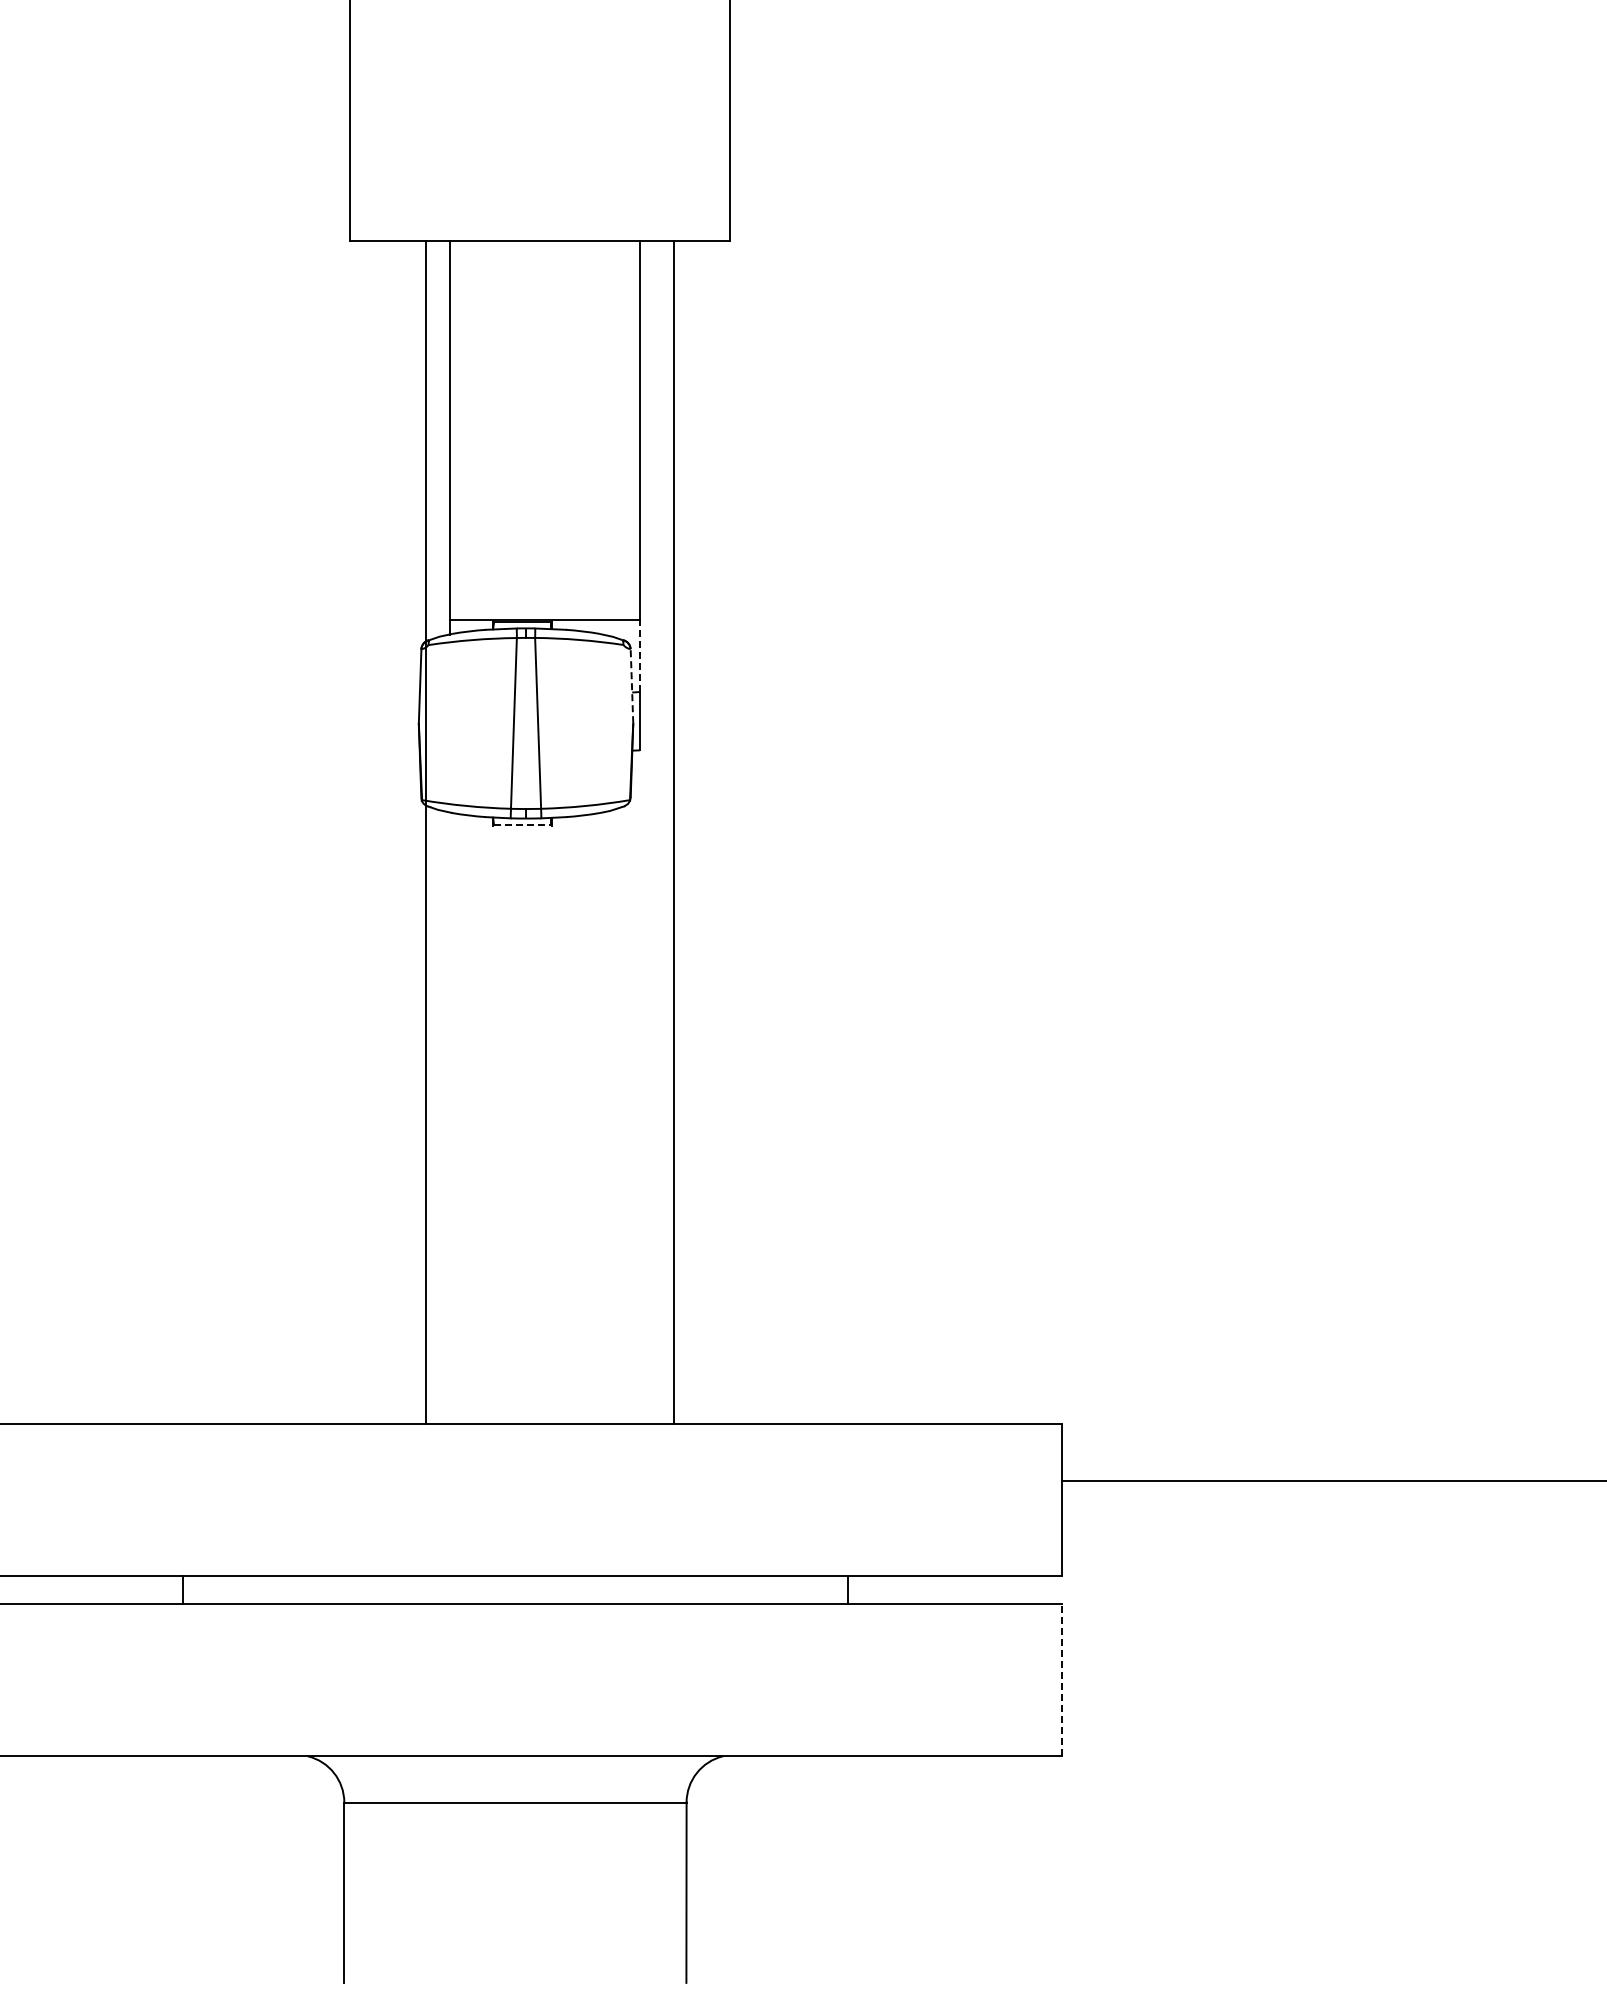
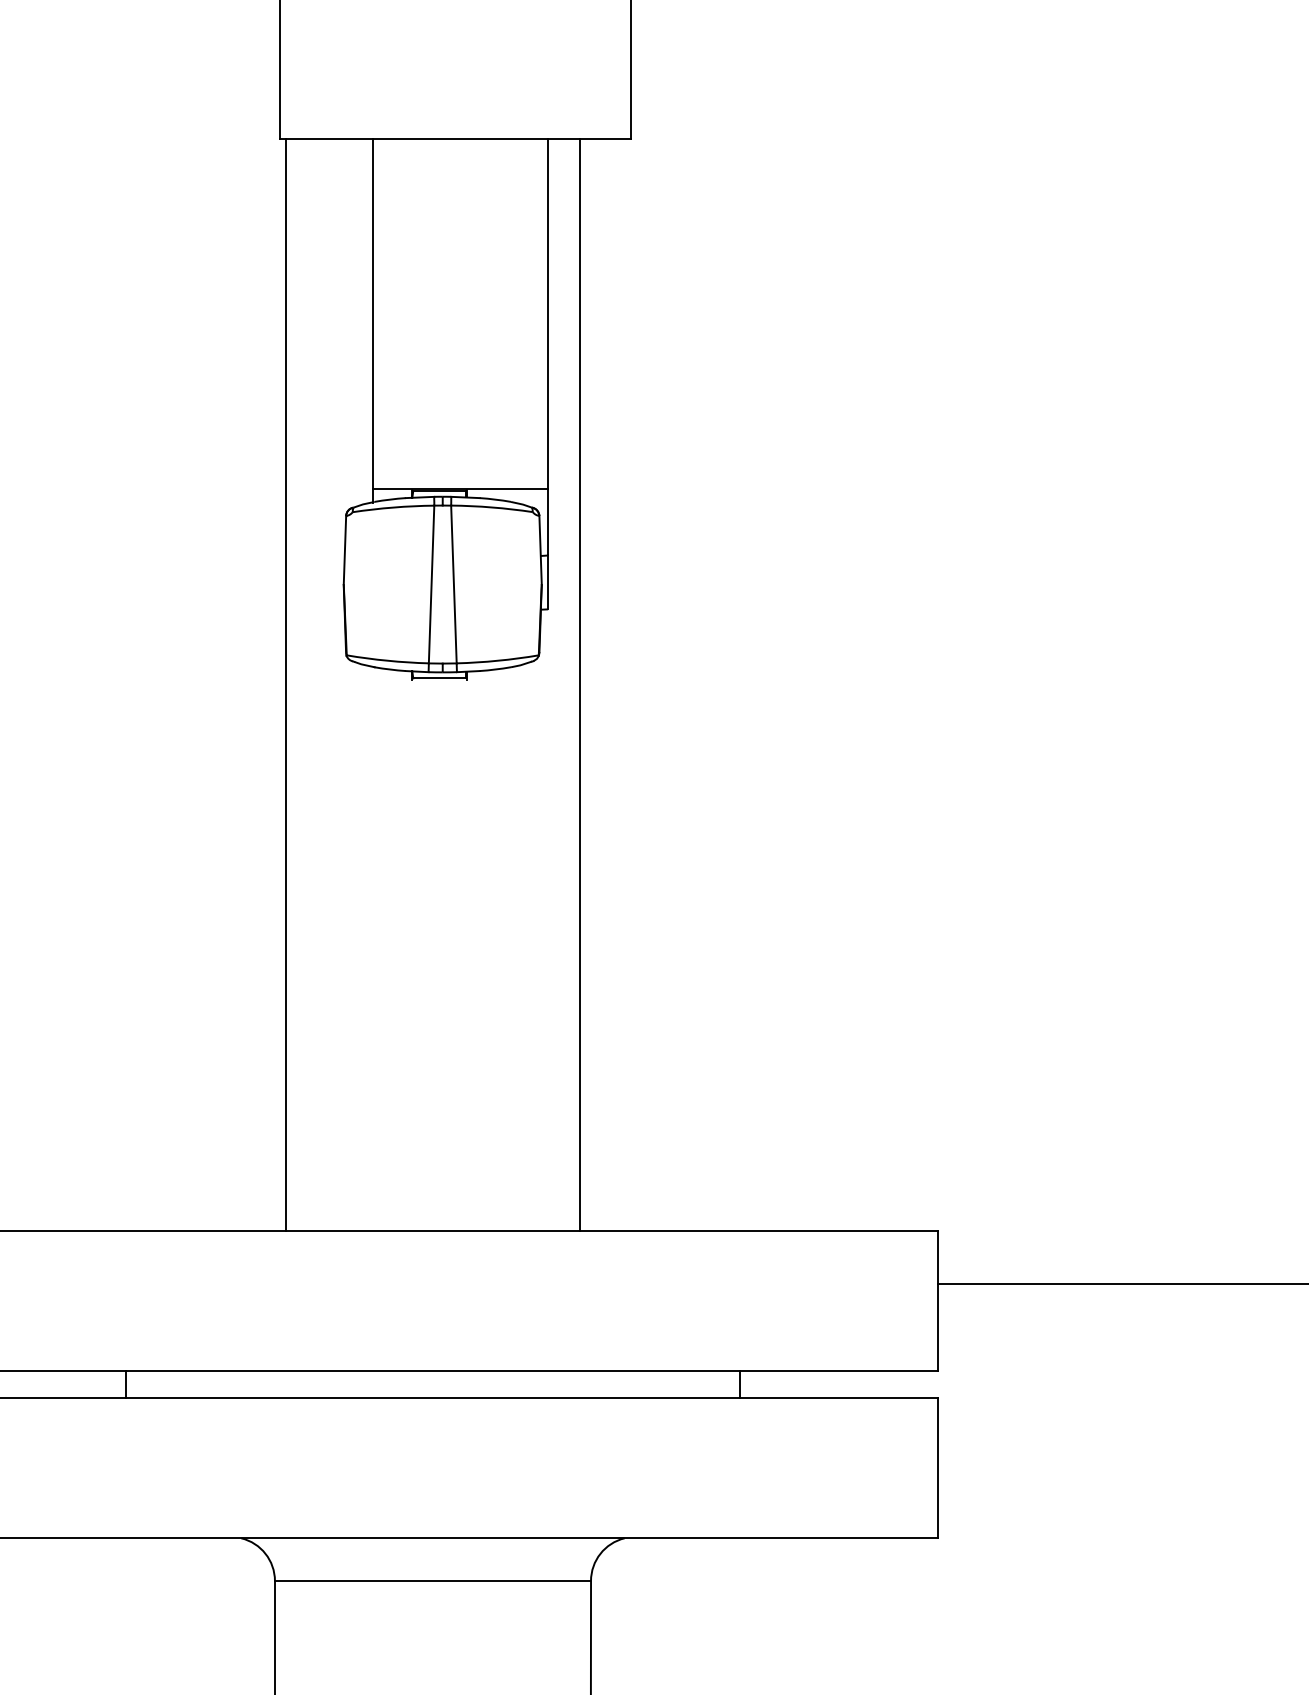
line: (640, 655) -> (548, 521), dashed -> solid
line: (631, 685) -> (540, 549), dashed -> solid
line: (522, 825) -> (439, 678), dashed -> solid
line: (425, 832) -> (286, 685), moved
line: (1062, 1679) -> (938, 1467), dashed -> solid

